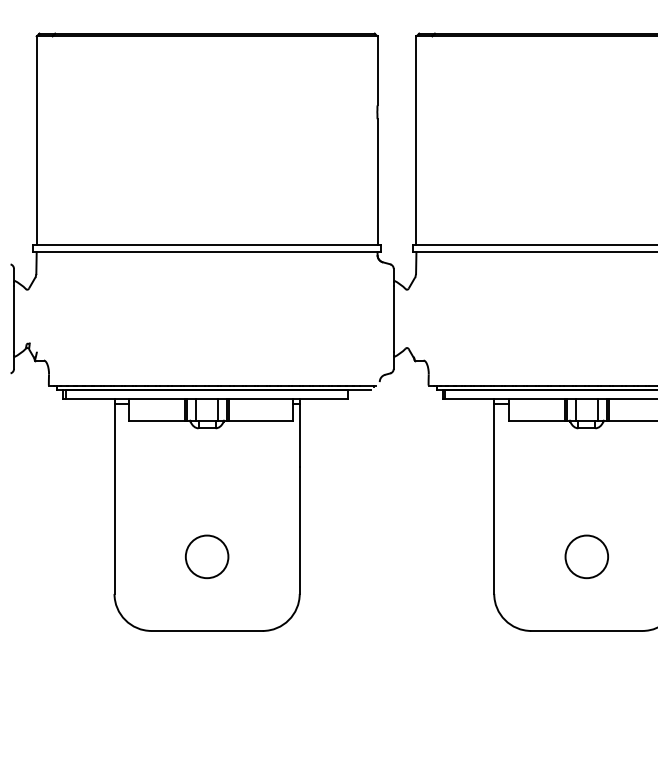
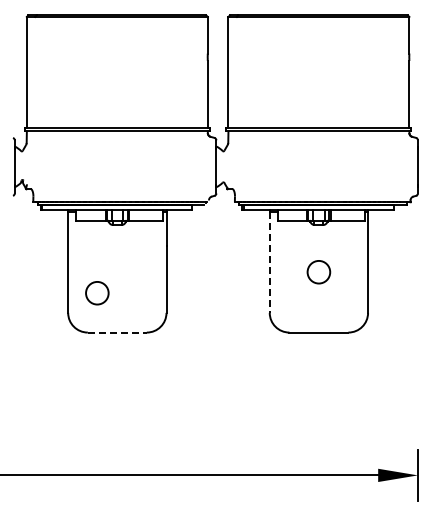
line: (493, 500) -> (269, 263), solid -> dashed
circle: (207, 557) -> (97, 293), moved
circle: (586, 557) -> (318, 272), moved
line: (207, 630) -> (117, 332), solid -> dashed

